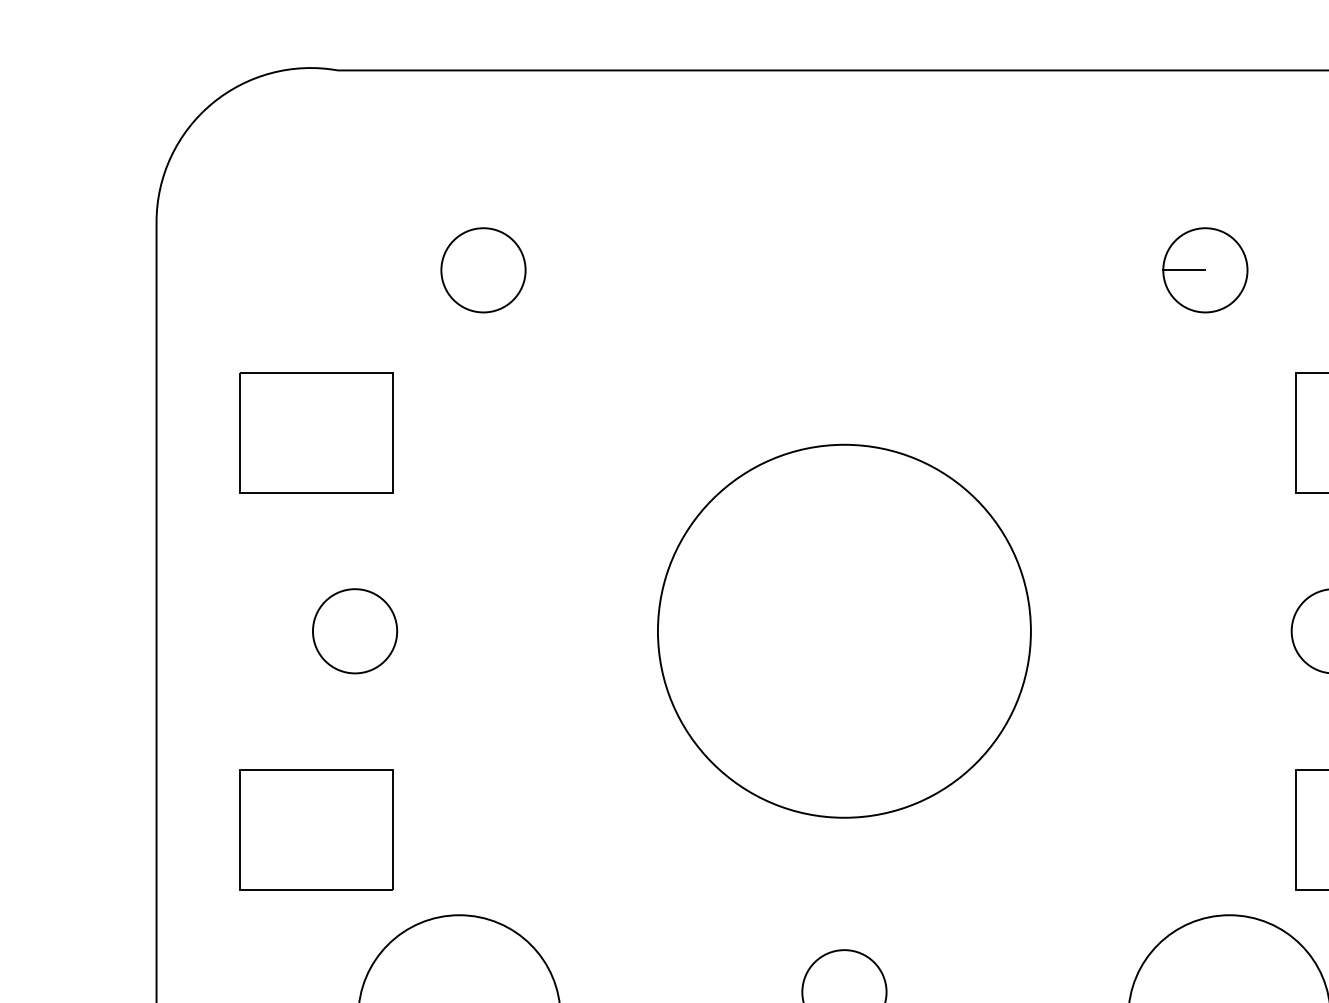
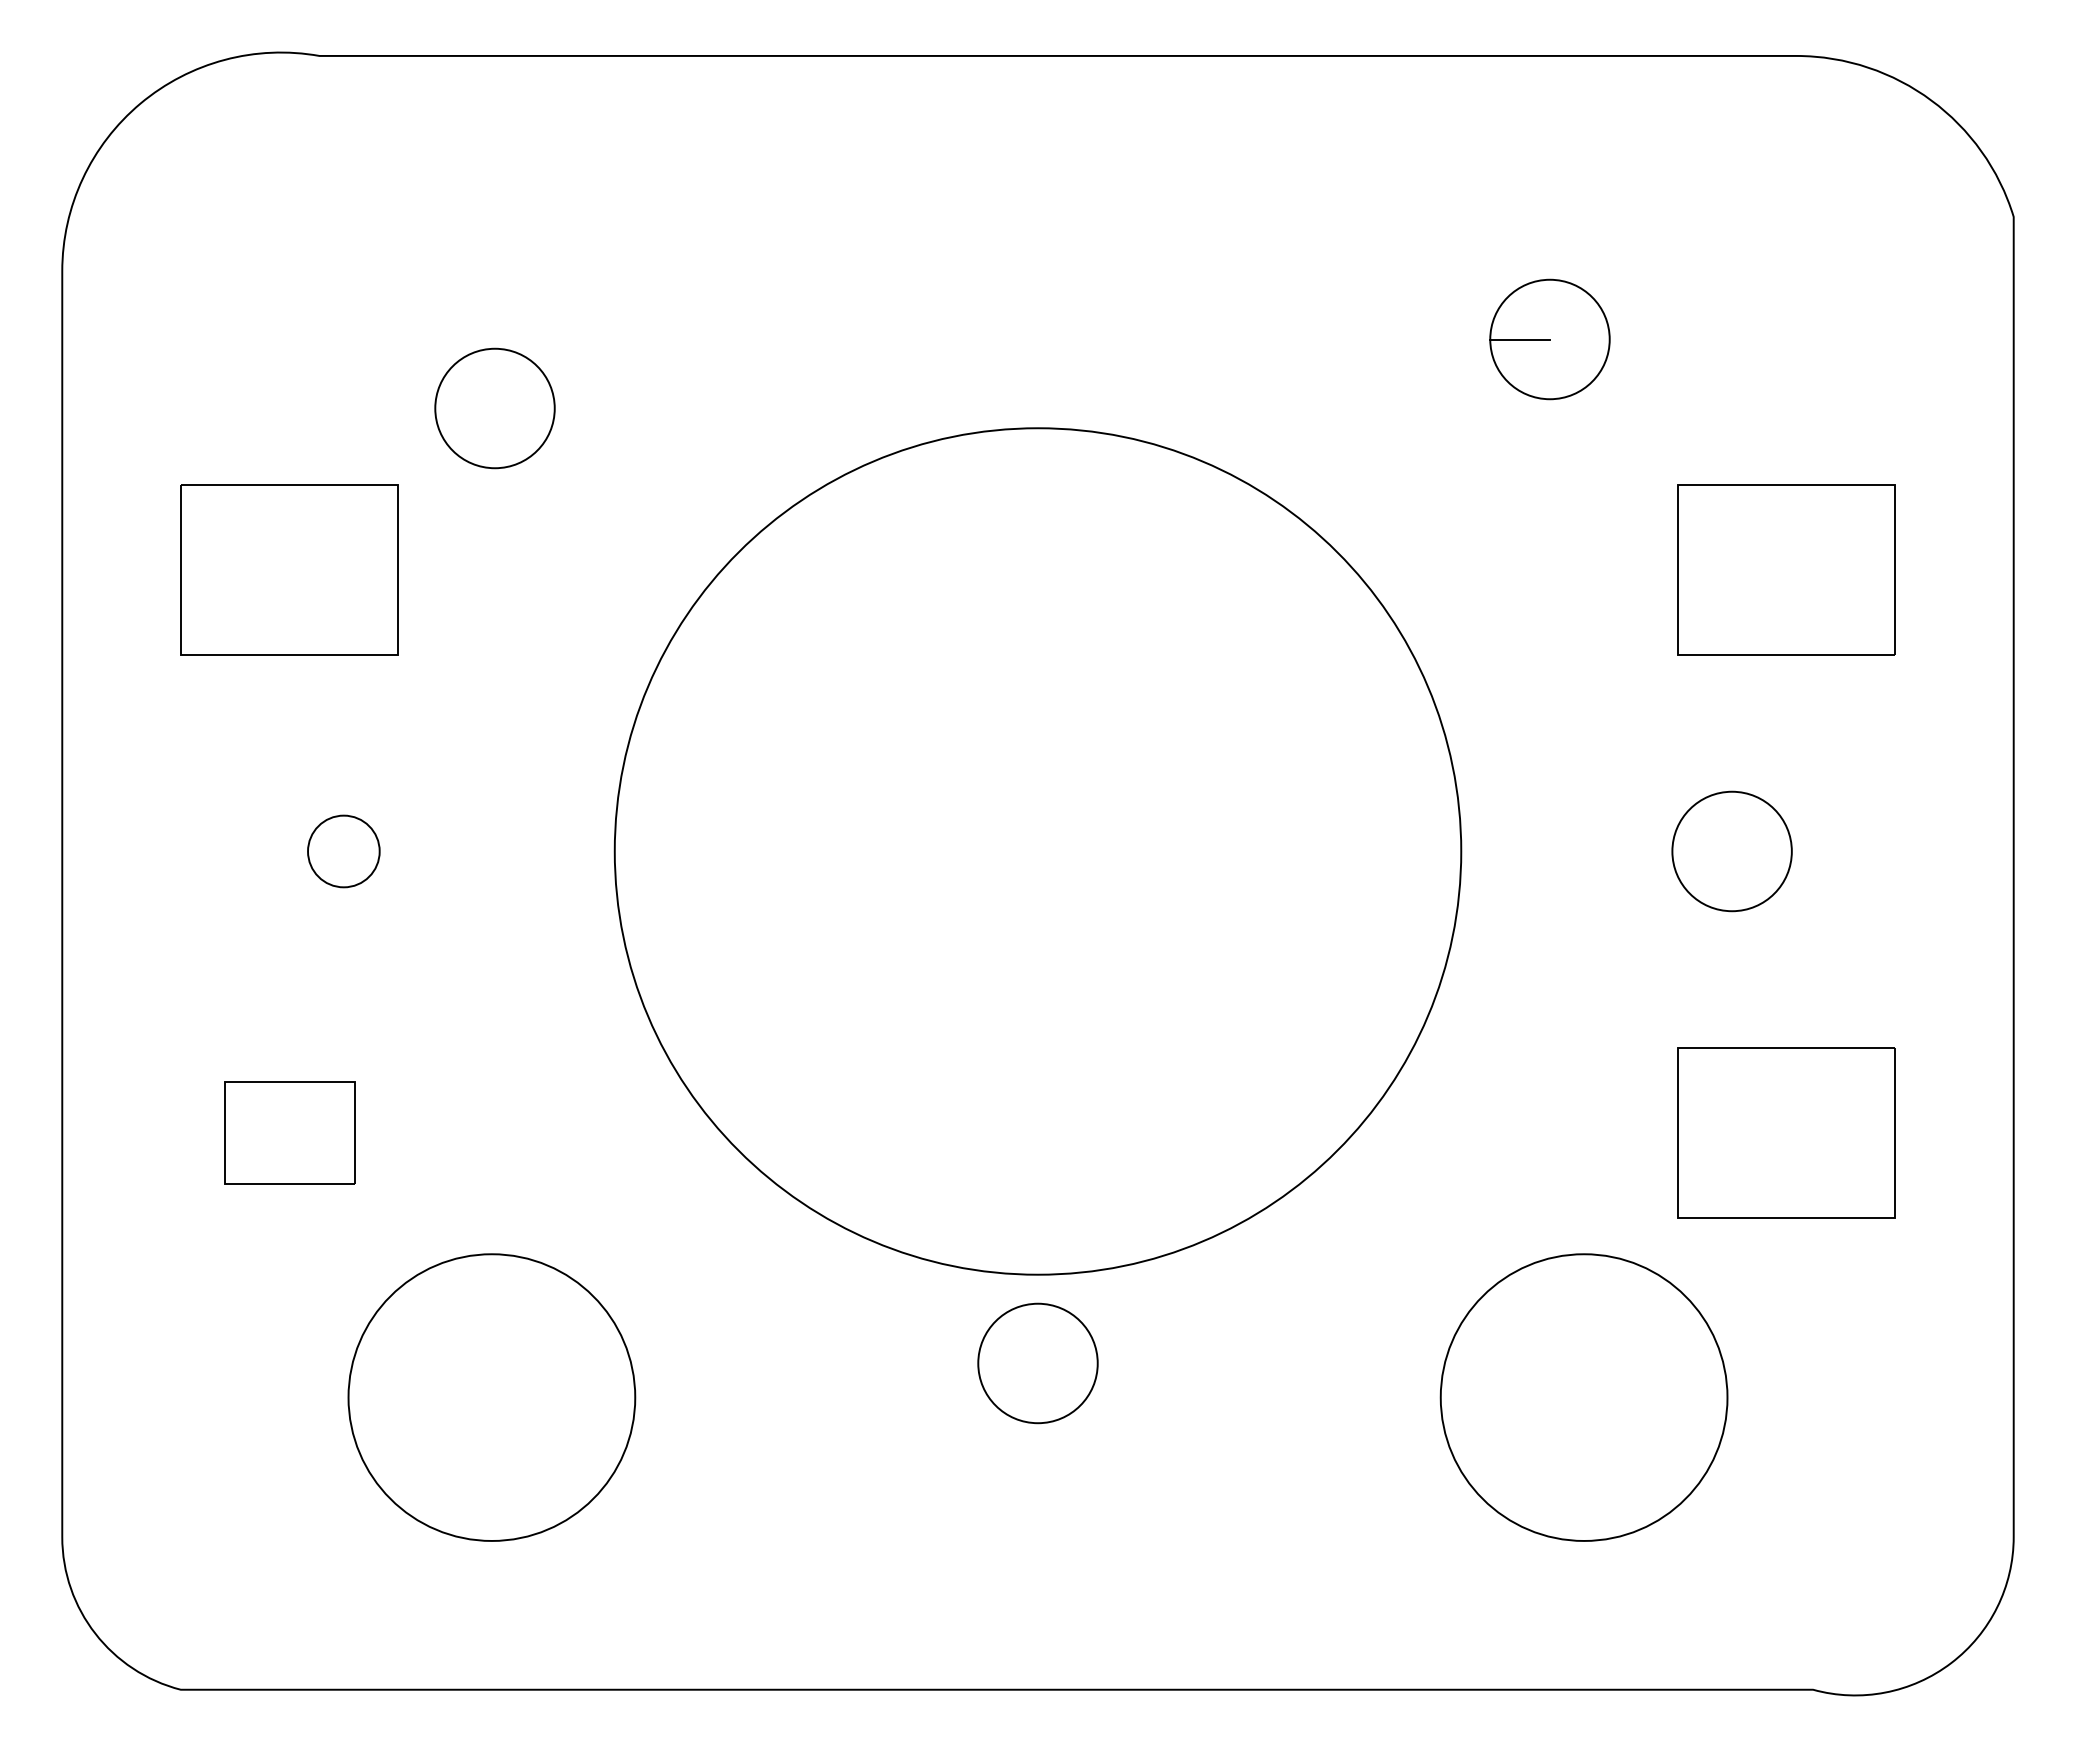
circle: (483, 270) -> (494, 408), moved
circle: (354, 631) -> (343, 851), size x0.6
circle: (844, 631) -> (1037, 851), size x1.6
part: (316, 829) -> (289, 1132), size x0.6

